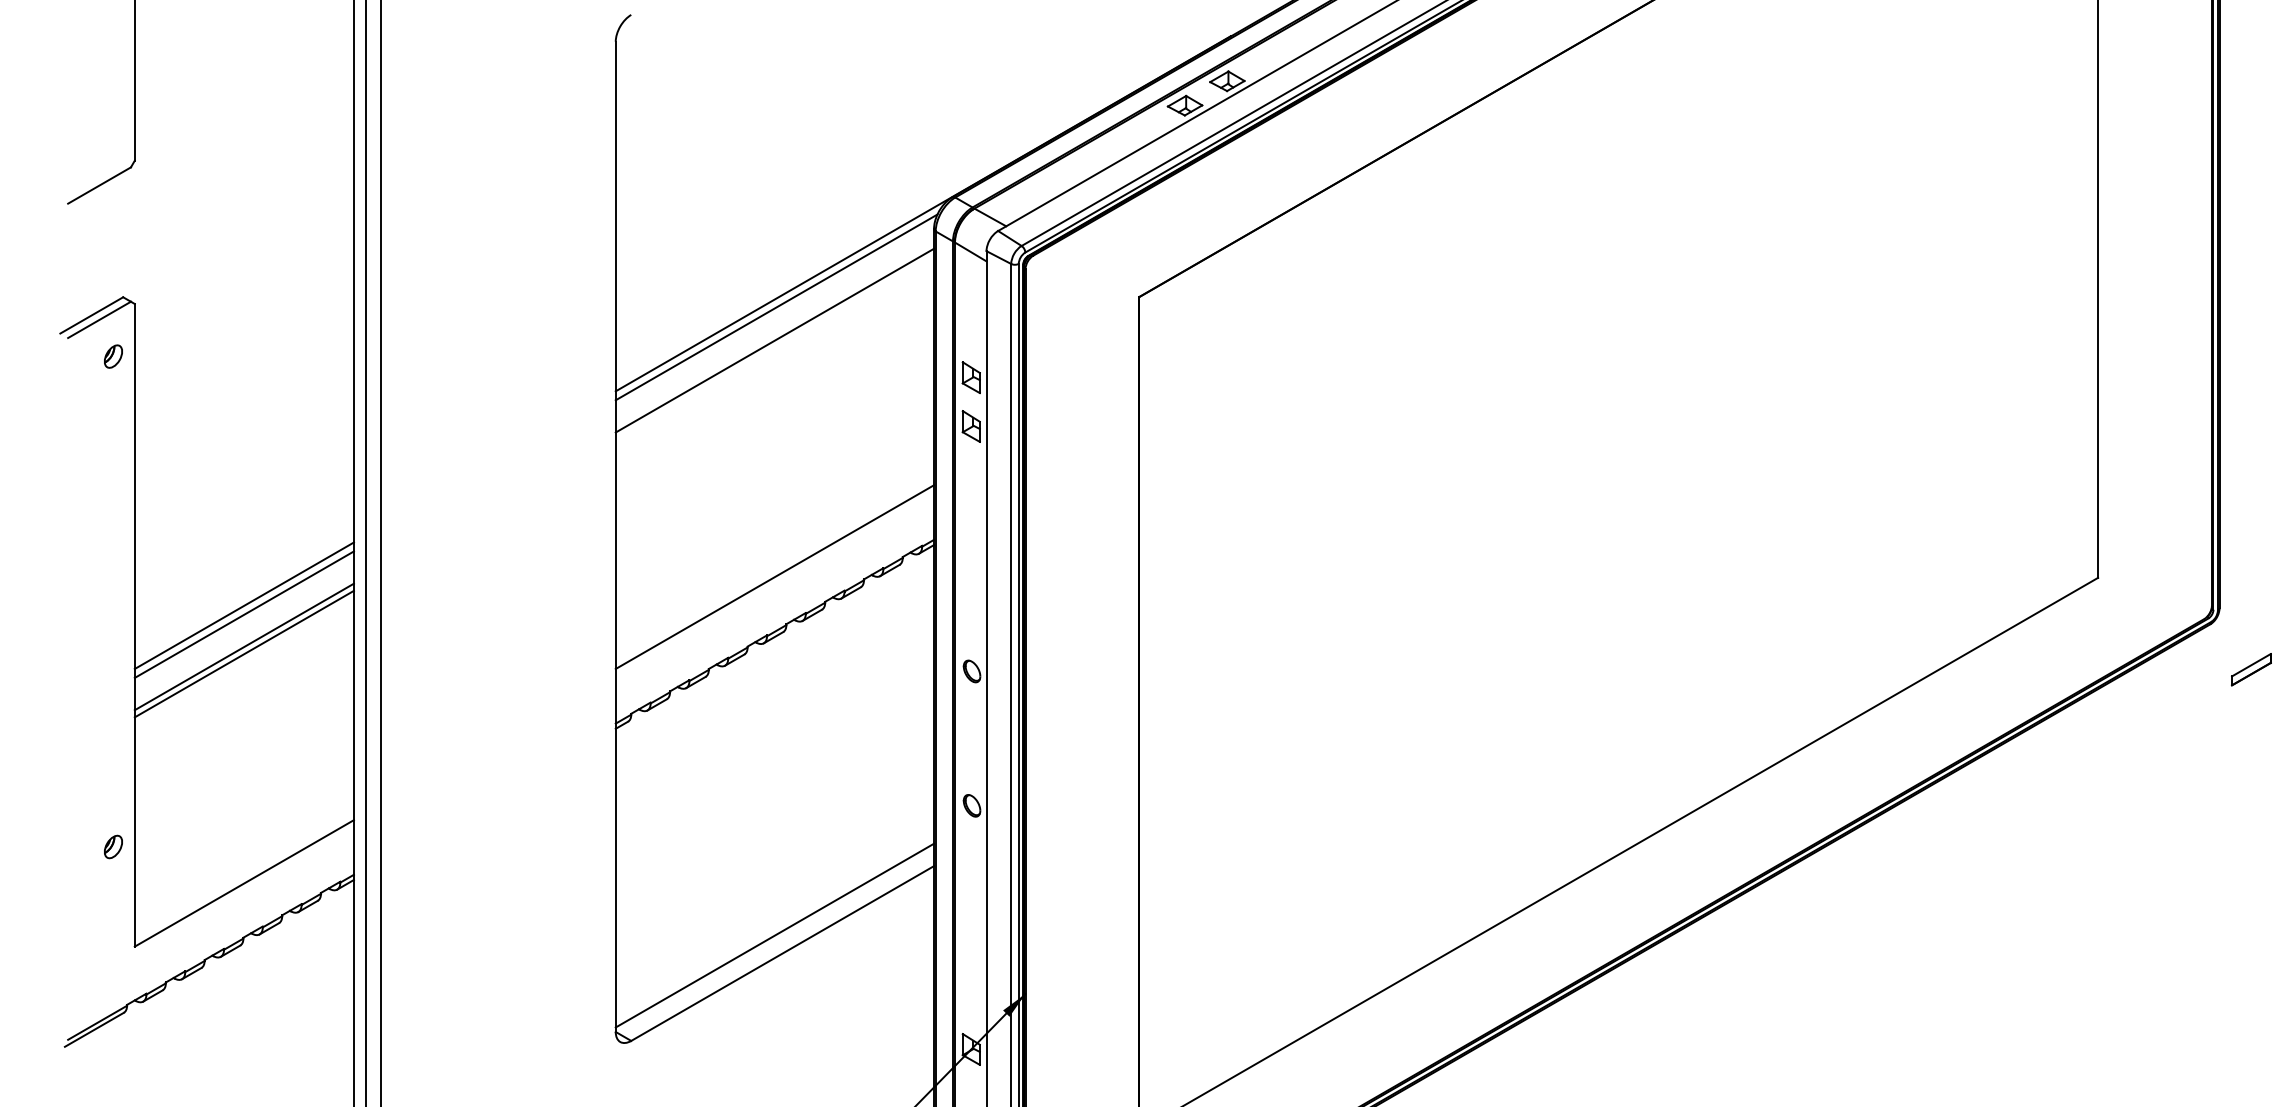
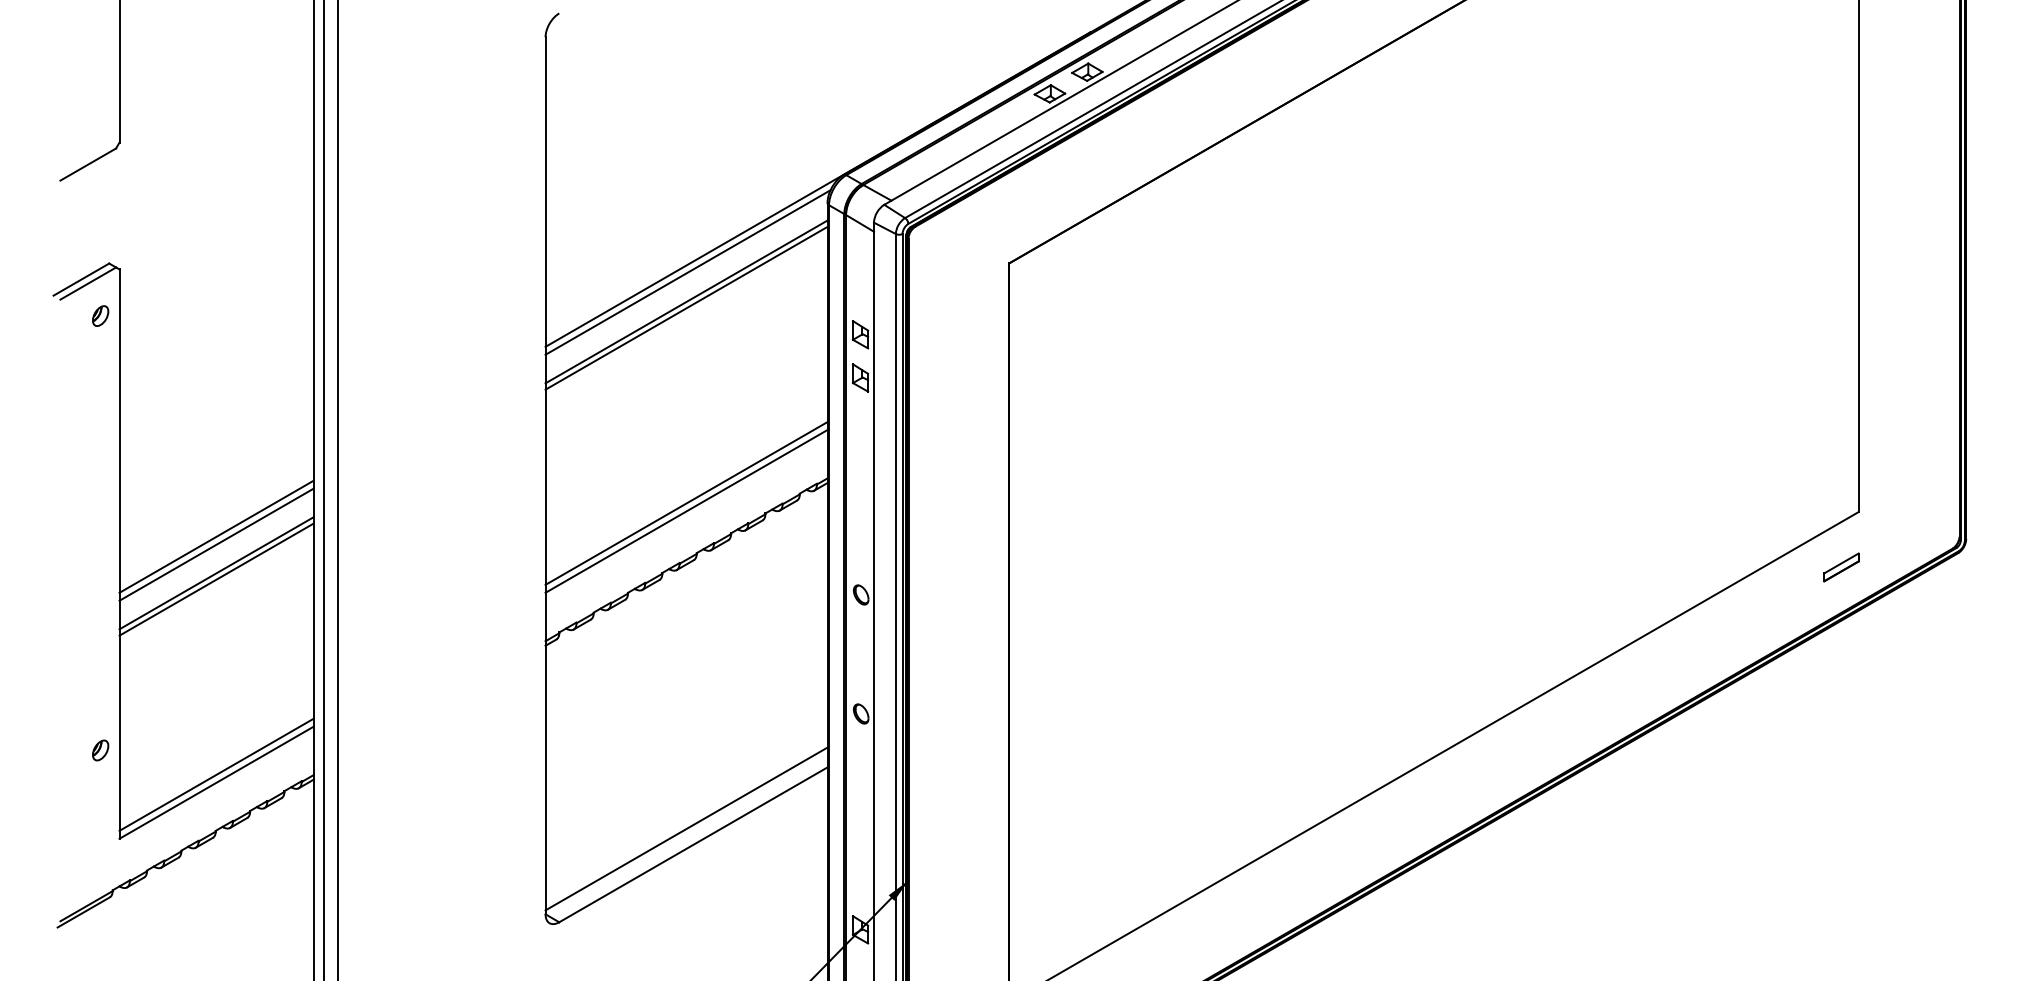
line: (774, 346) -> (686, 307), added
line: (774, 568) -> (686, 503), added
part: (2251, 669) -> (1841, 567), moved
line: (244, 874) -> (216, 774), added

